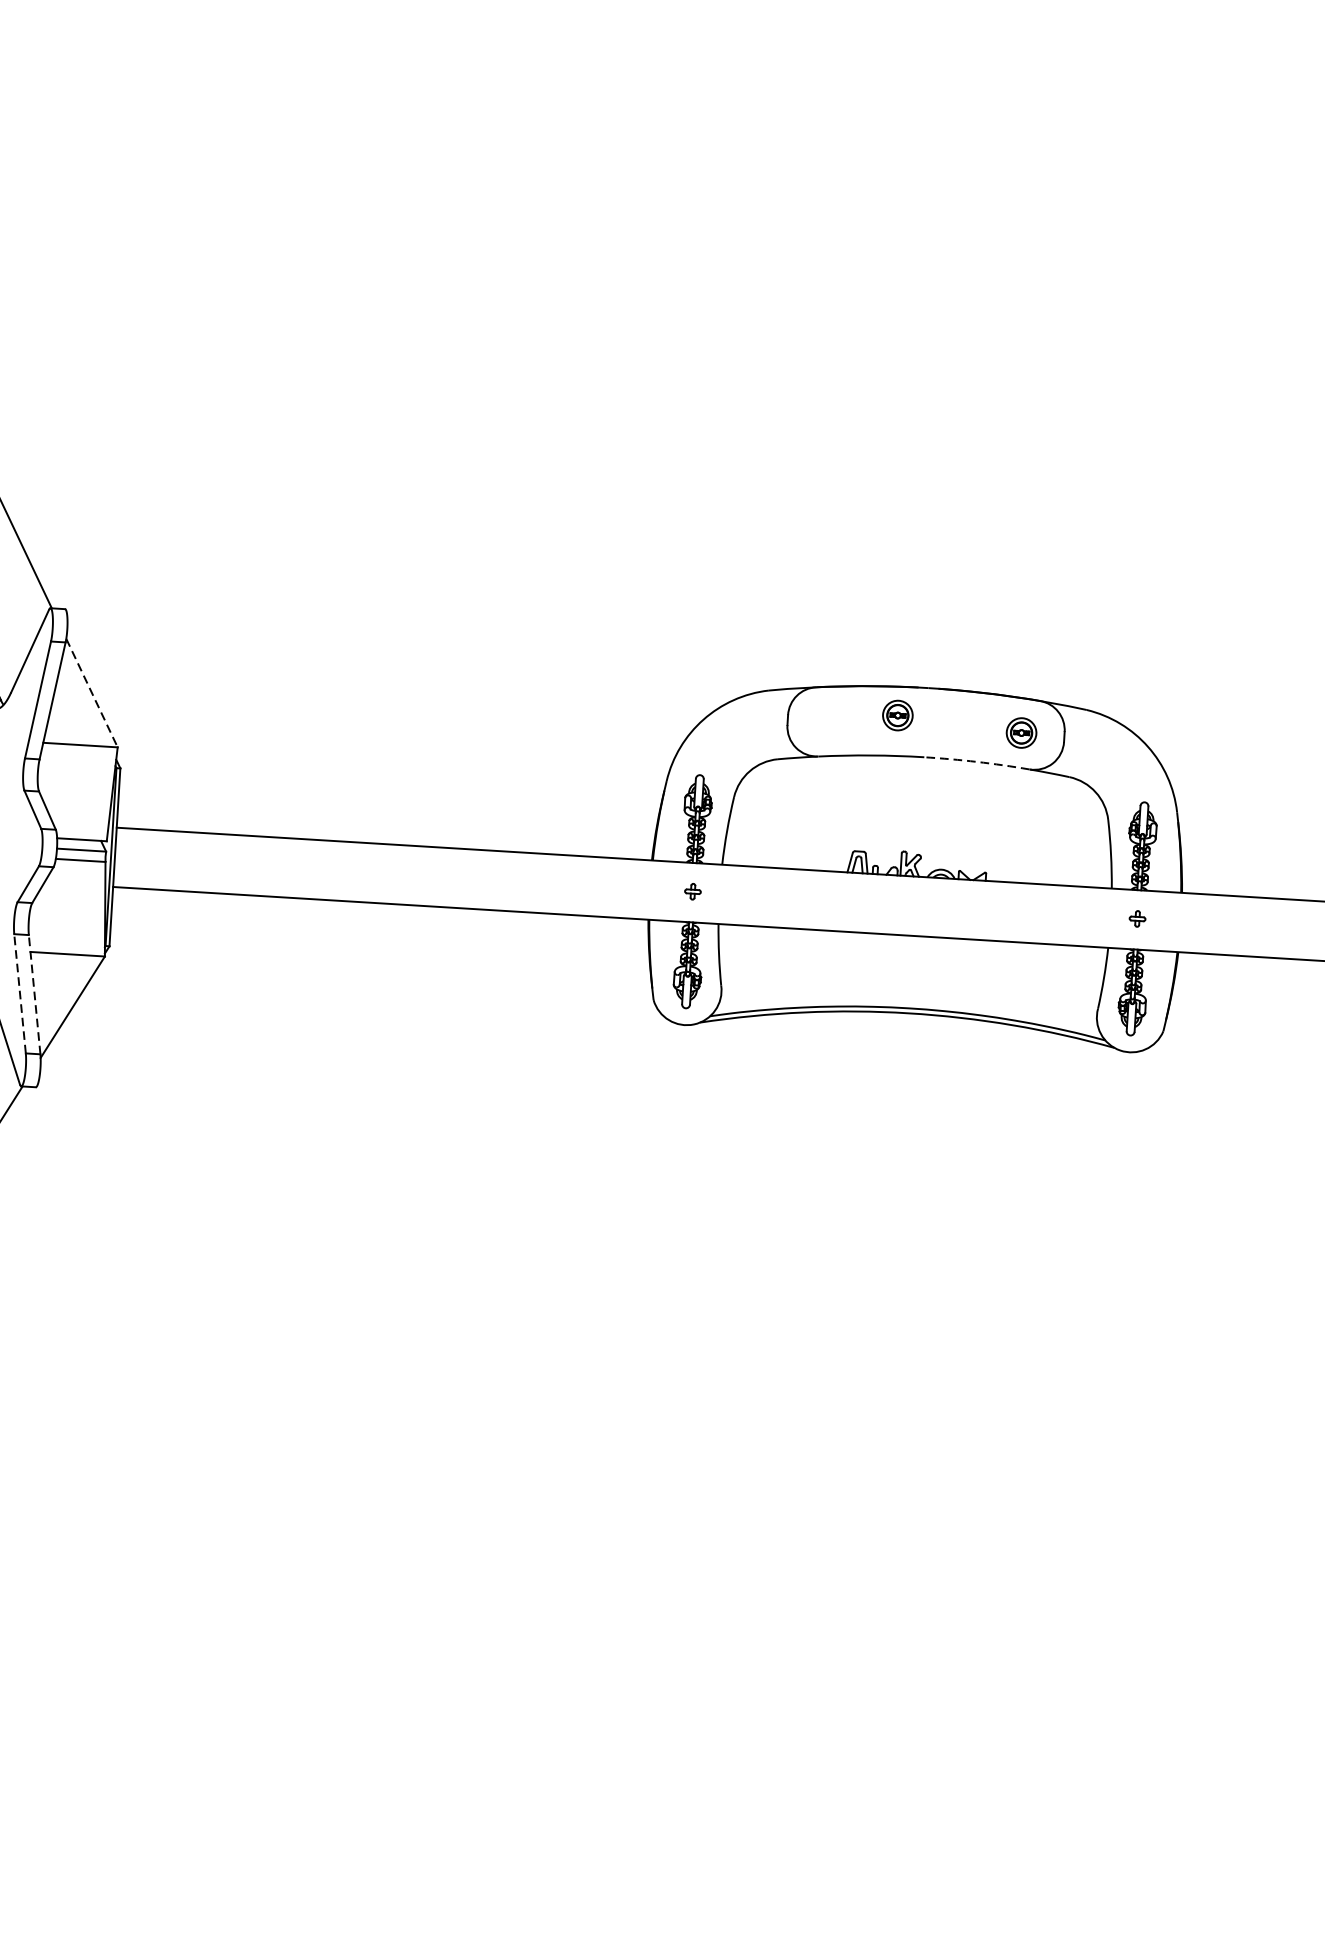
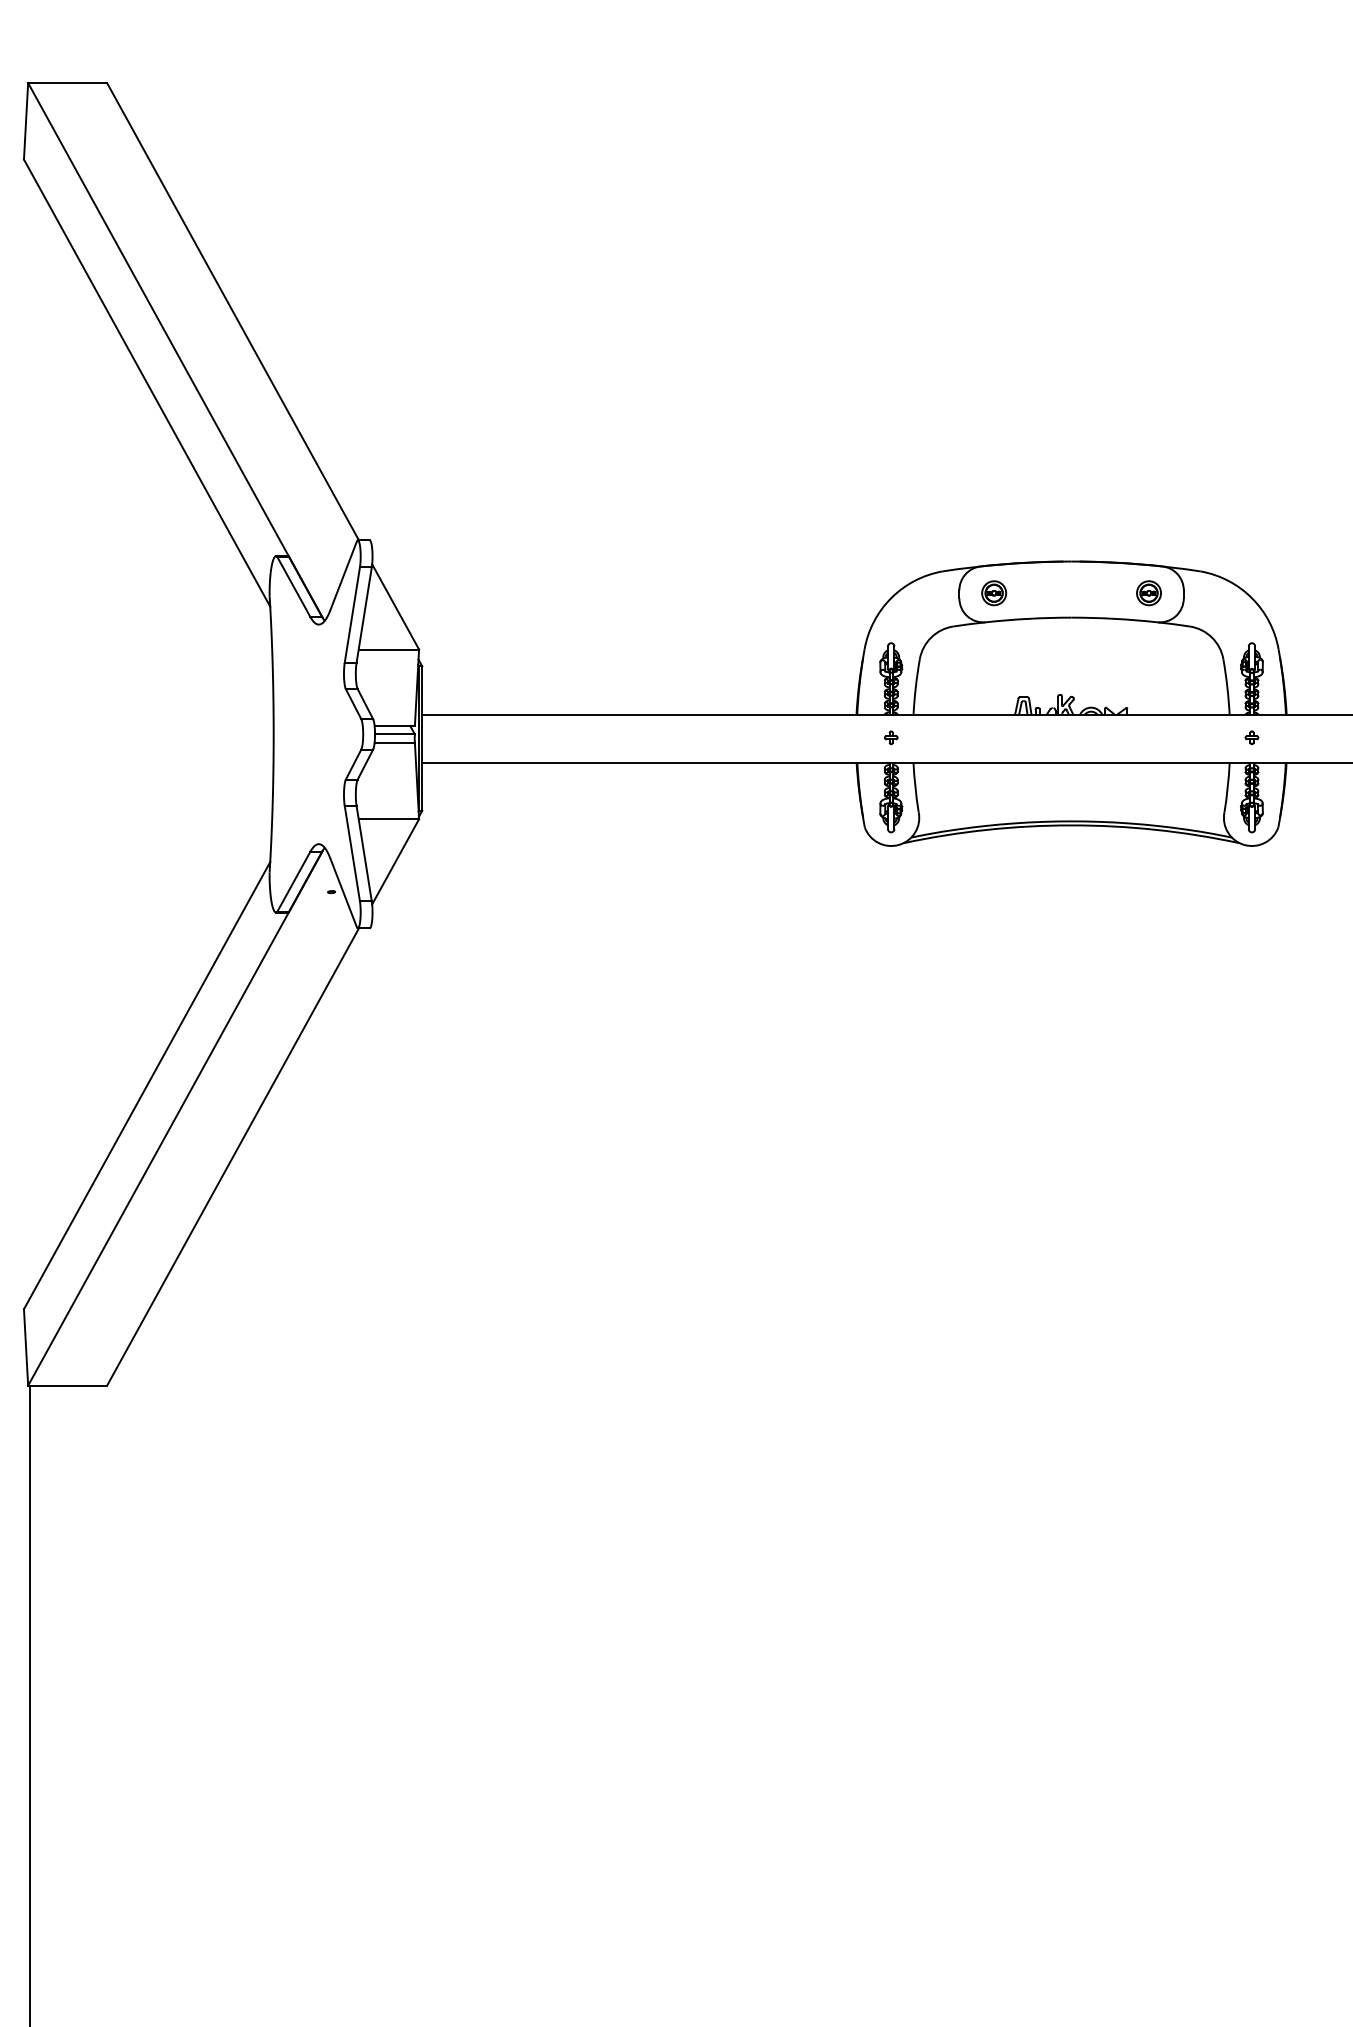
line: (91, 692) -> (395, 606), dashed -> solid
part: (898, 715) -> (994, 593), moved
arc: (977, 761) -> (1114, 618), dashed -> solid
line: (20, 993) -> (352, 853), dashed -> solid
line: (35, 994) -> (364, 853), dashed -> solid

